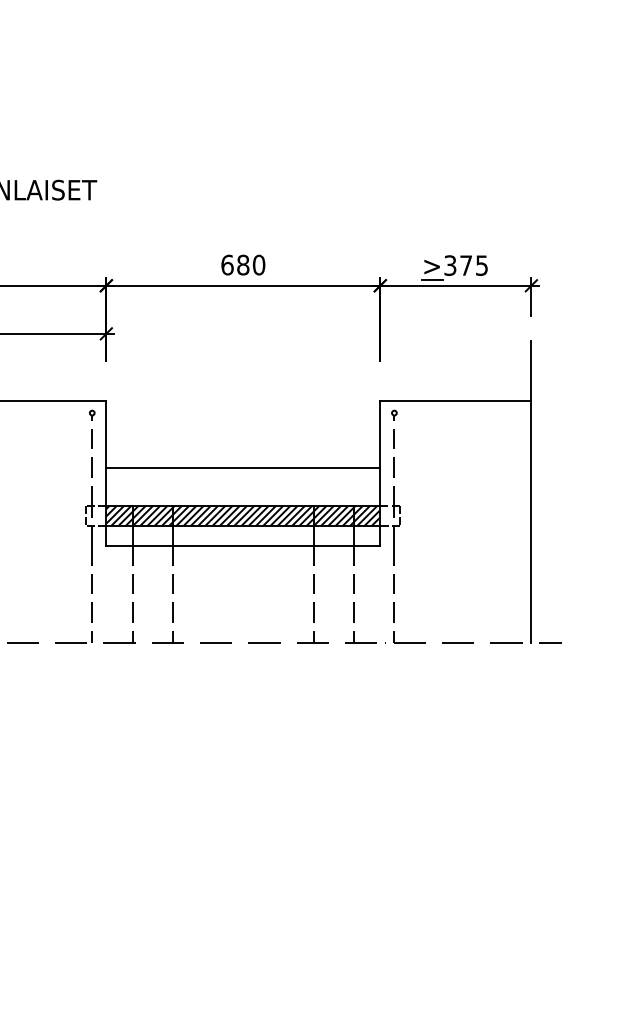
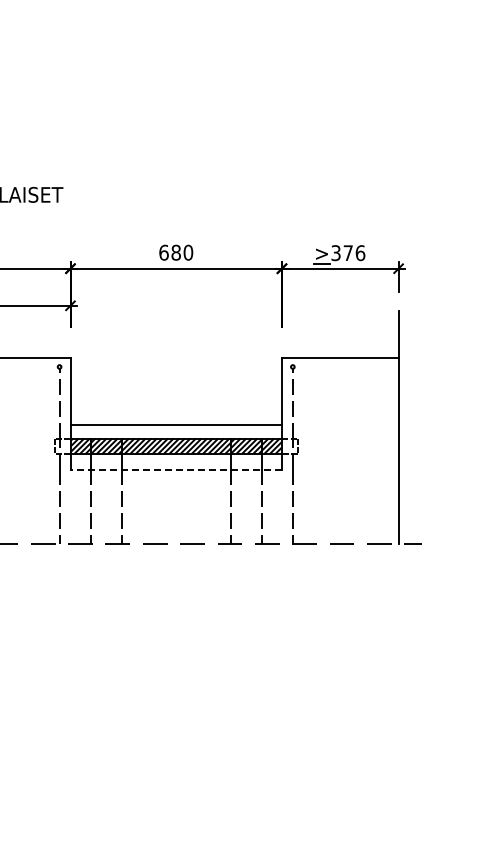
text: (482, 266) -> (360, 253), 375 -> 376
line: (242, 466) -> (175, 424), moved
line: (243, 545) -> (176, 469), solid -> dashed

